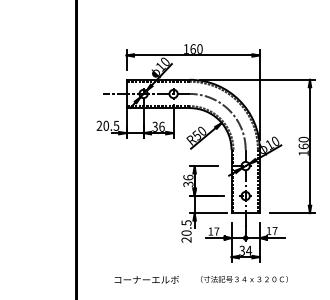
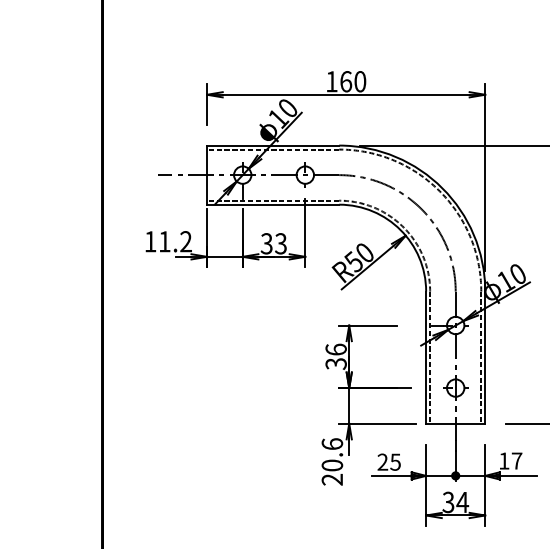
text: (107, 125) -> (167, 240), 20.5 -> 11.2
text: (161, 126) -> (280, 242), 36 -> 33
text: (186, 222) -> (332, 443), 20.5 -> 20.6
text: (213, 231) -> (388, 462), 17 -> 25

